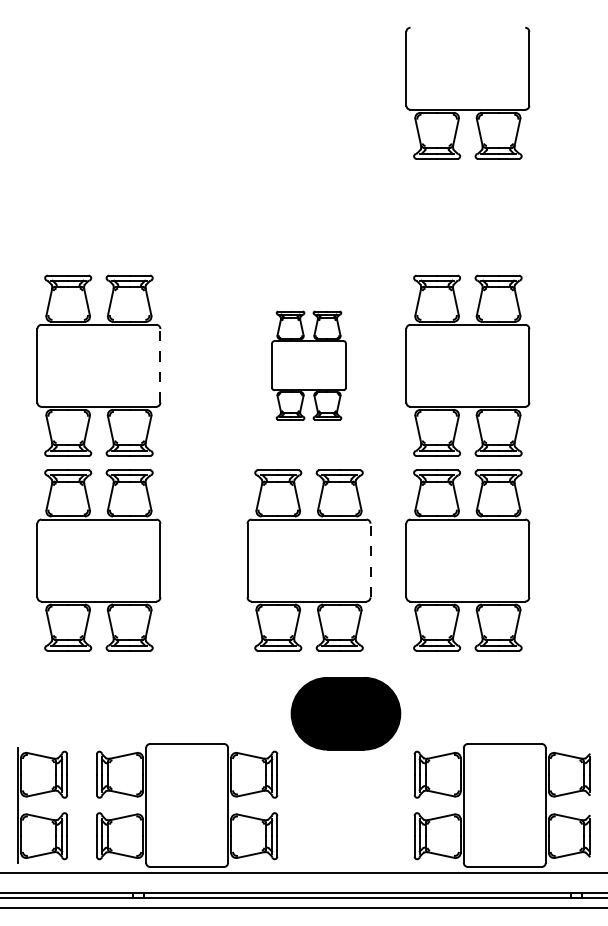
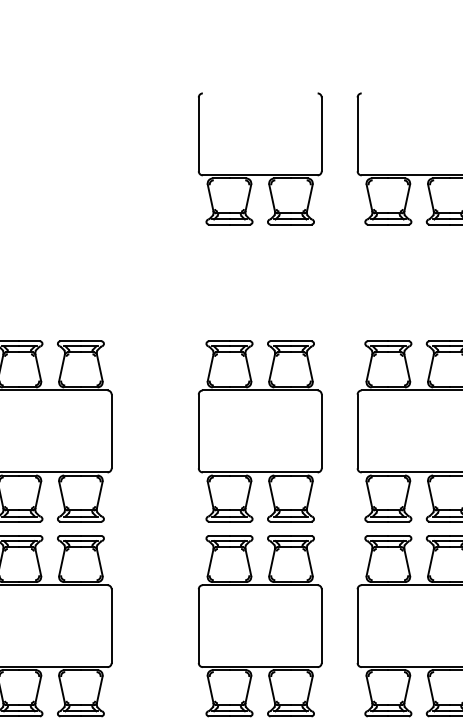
part: (308, 109) -> (259, 175), added
line: (160, 365) -> (111, 431), dashed -> solid
part: (308, 365) -> (259, 431), size x1.67
line: (370, 560) -> (321, 626), dashed -> solid

